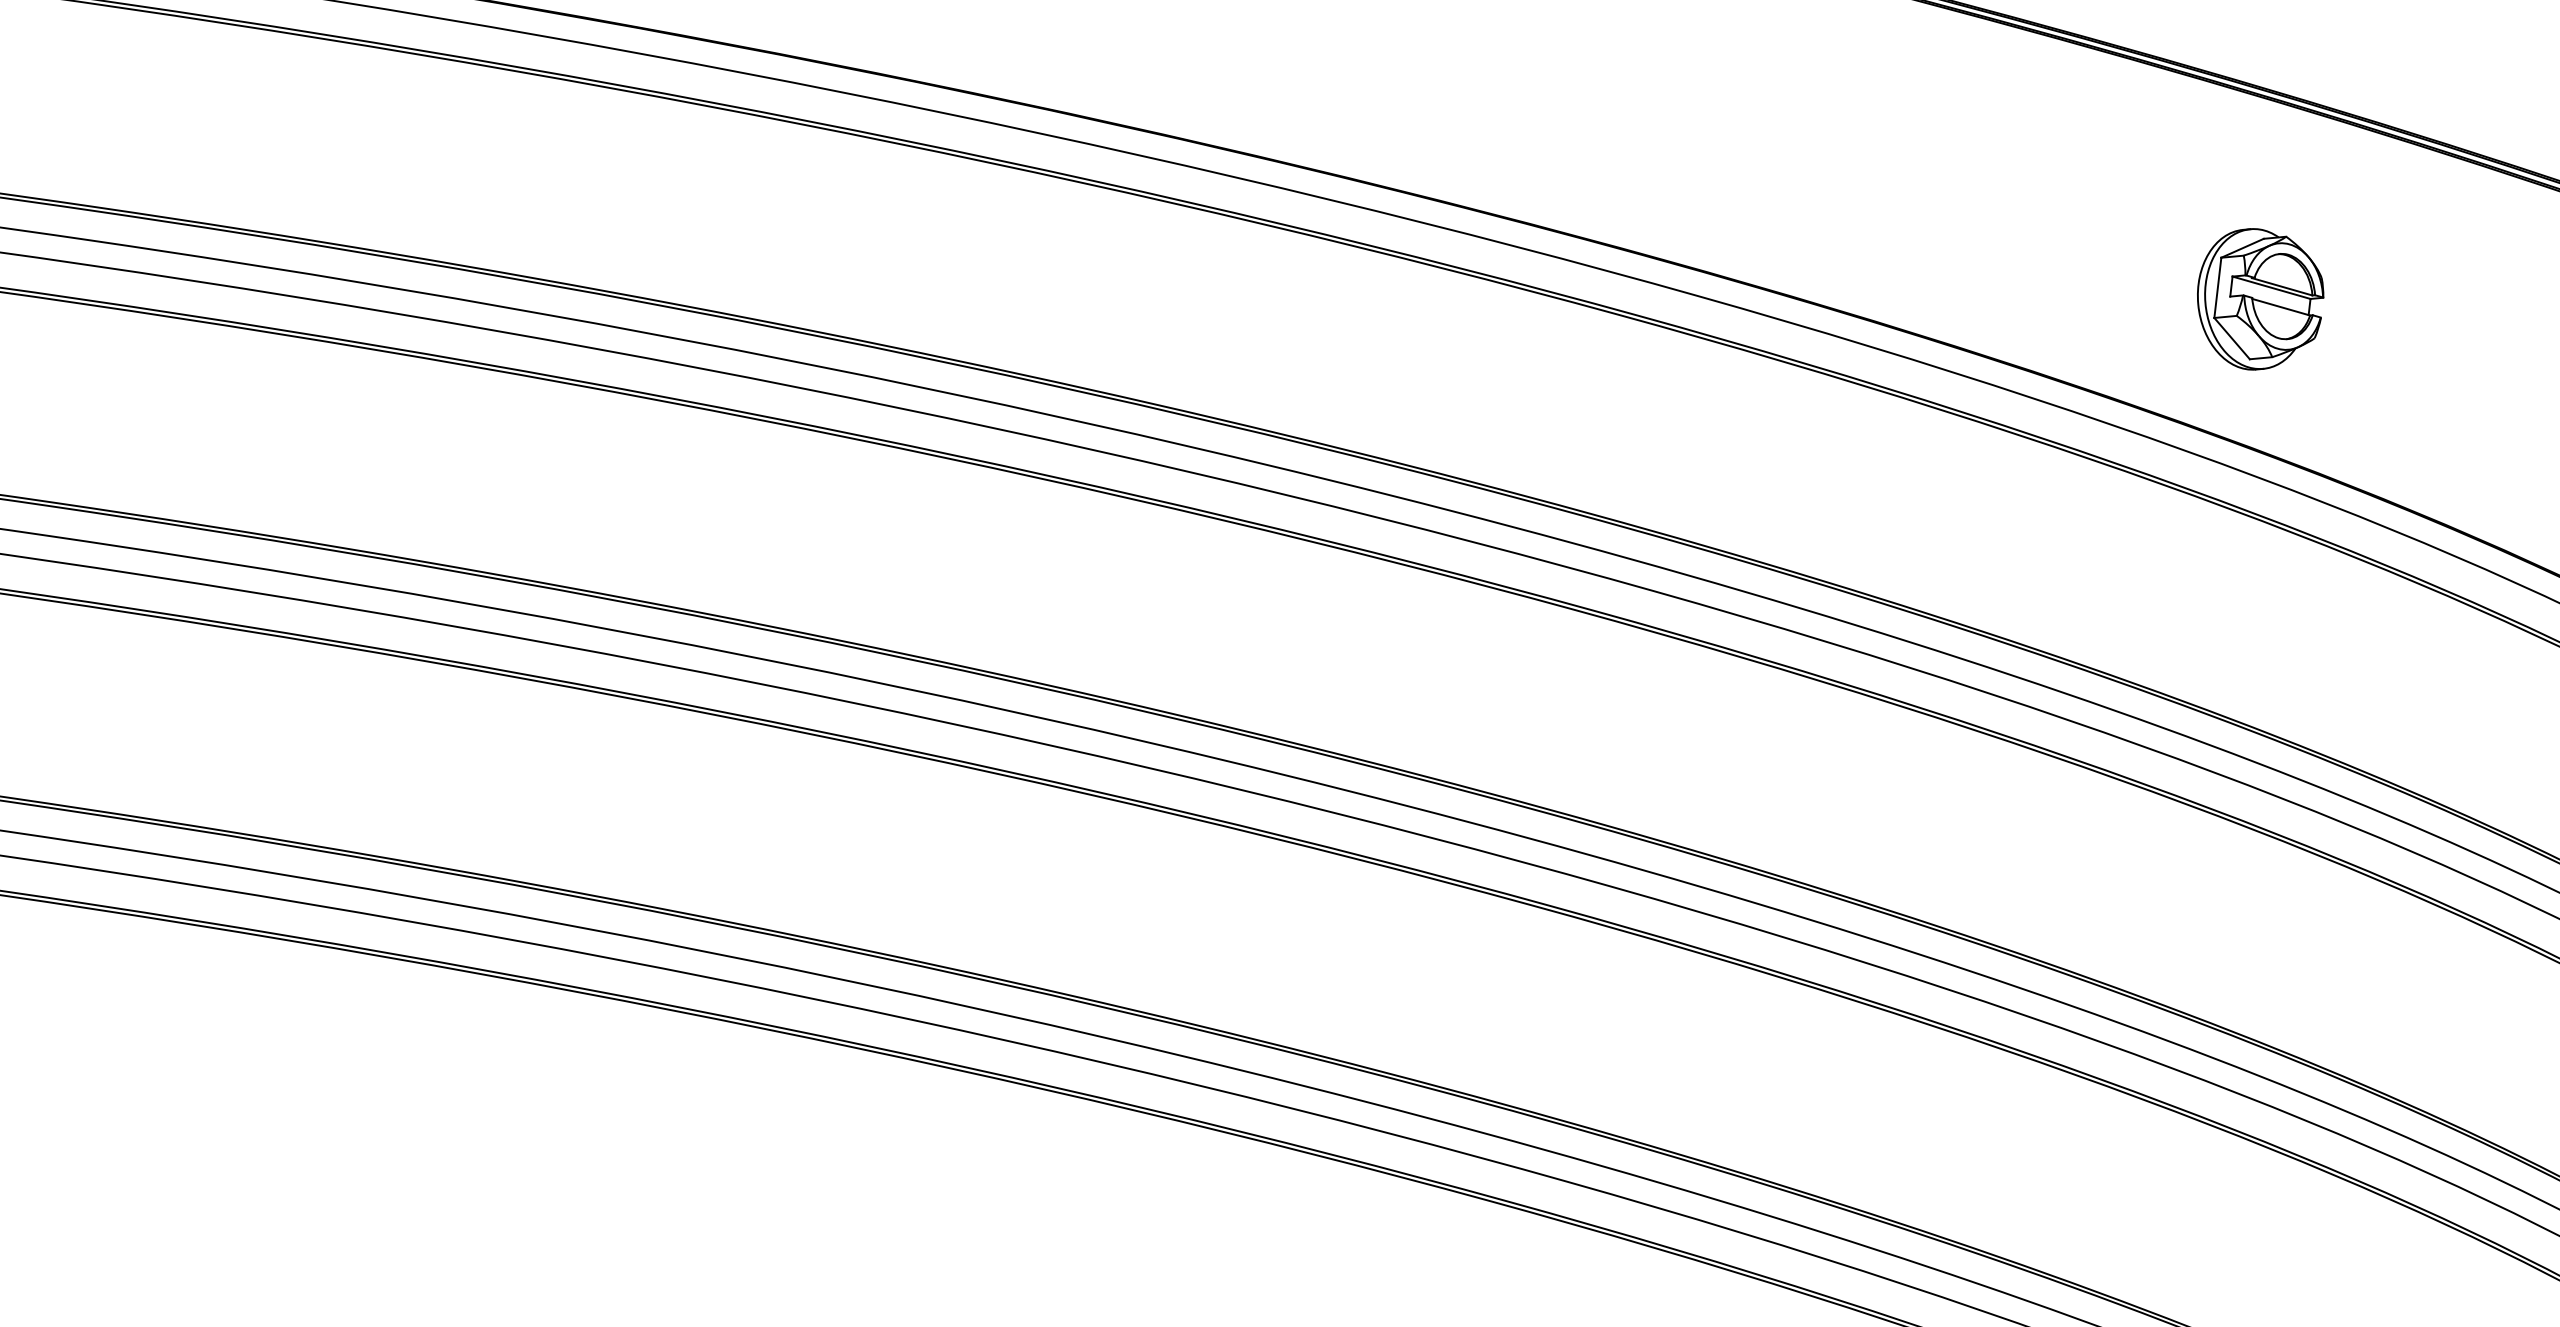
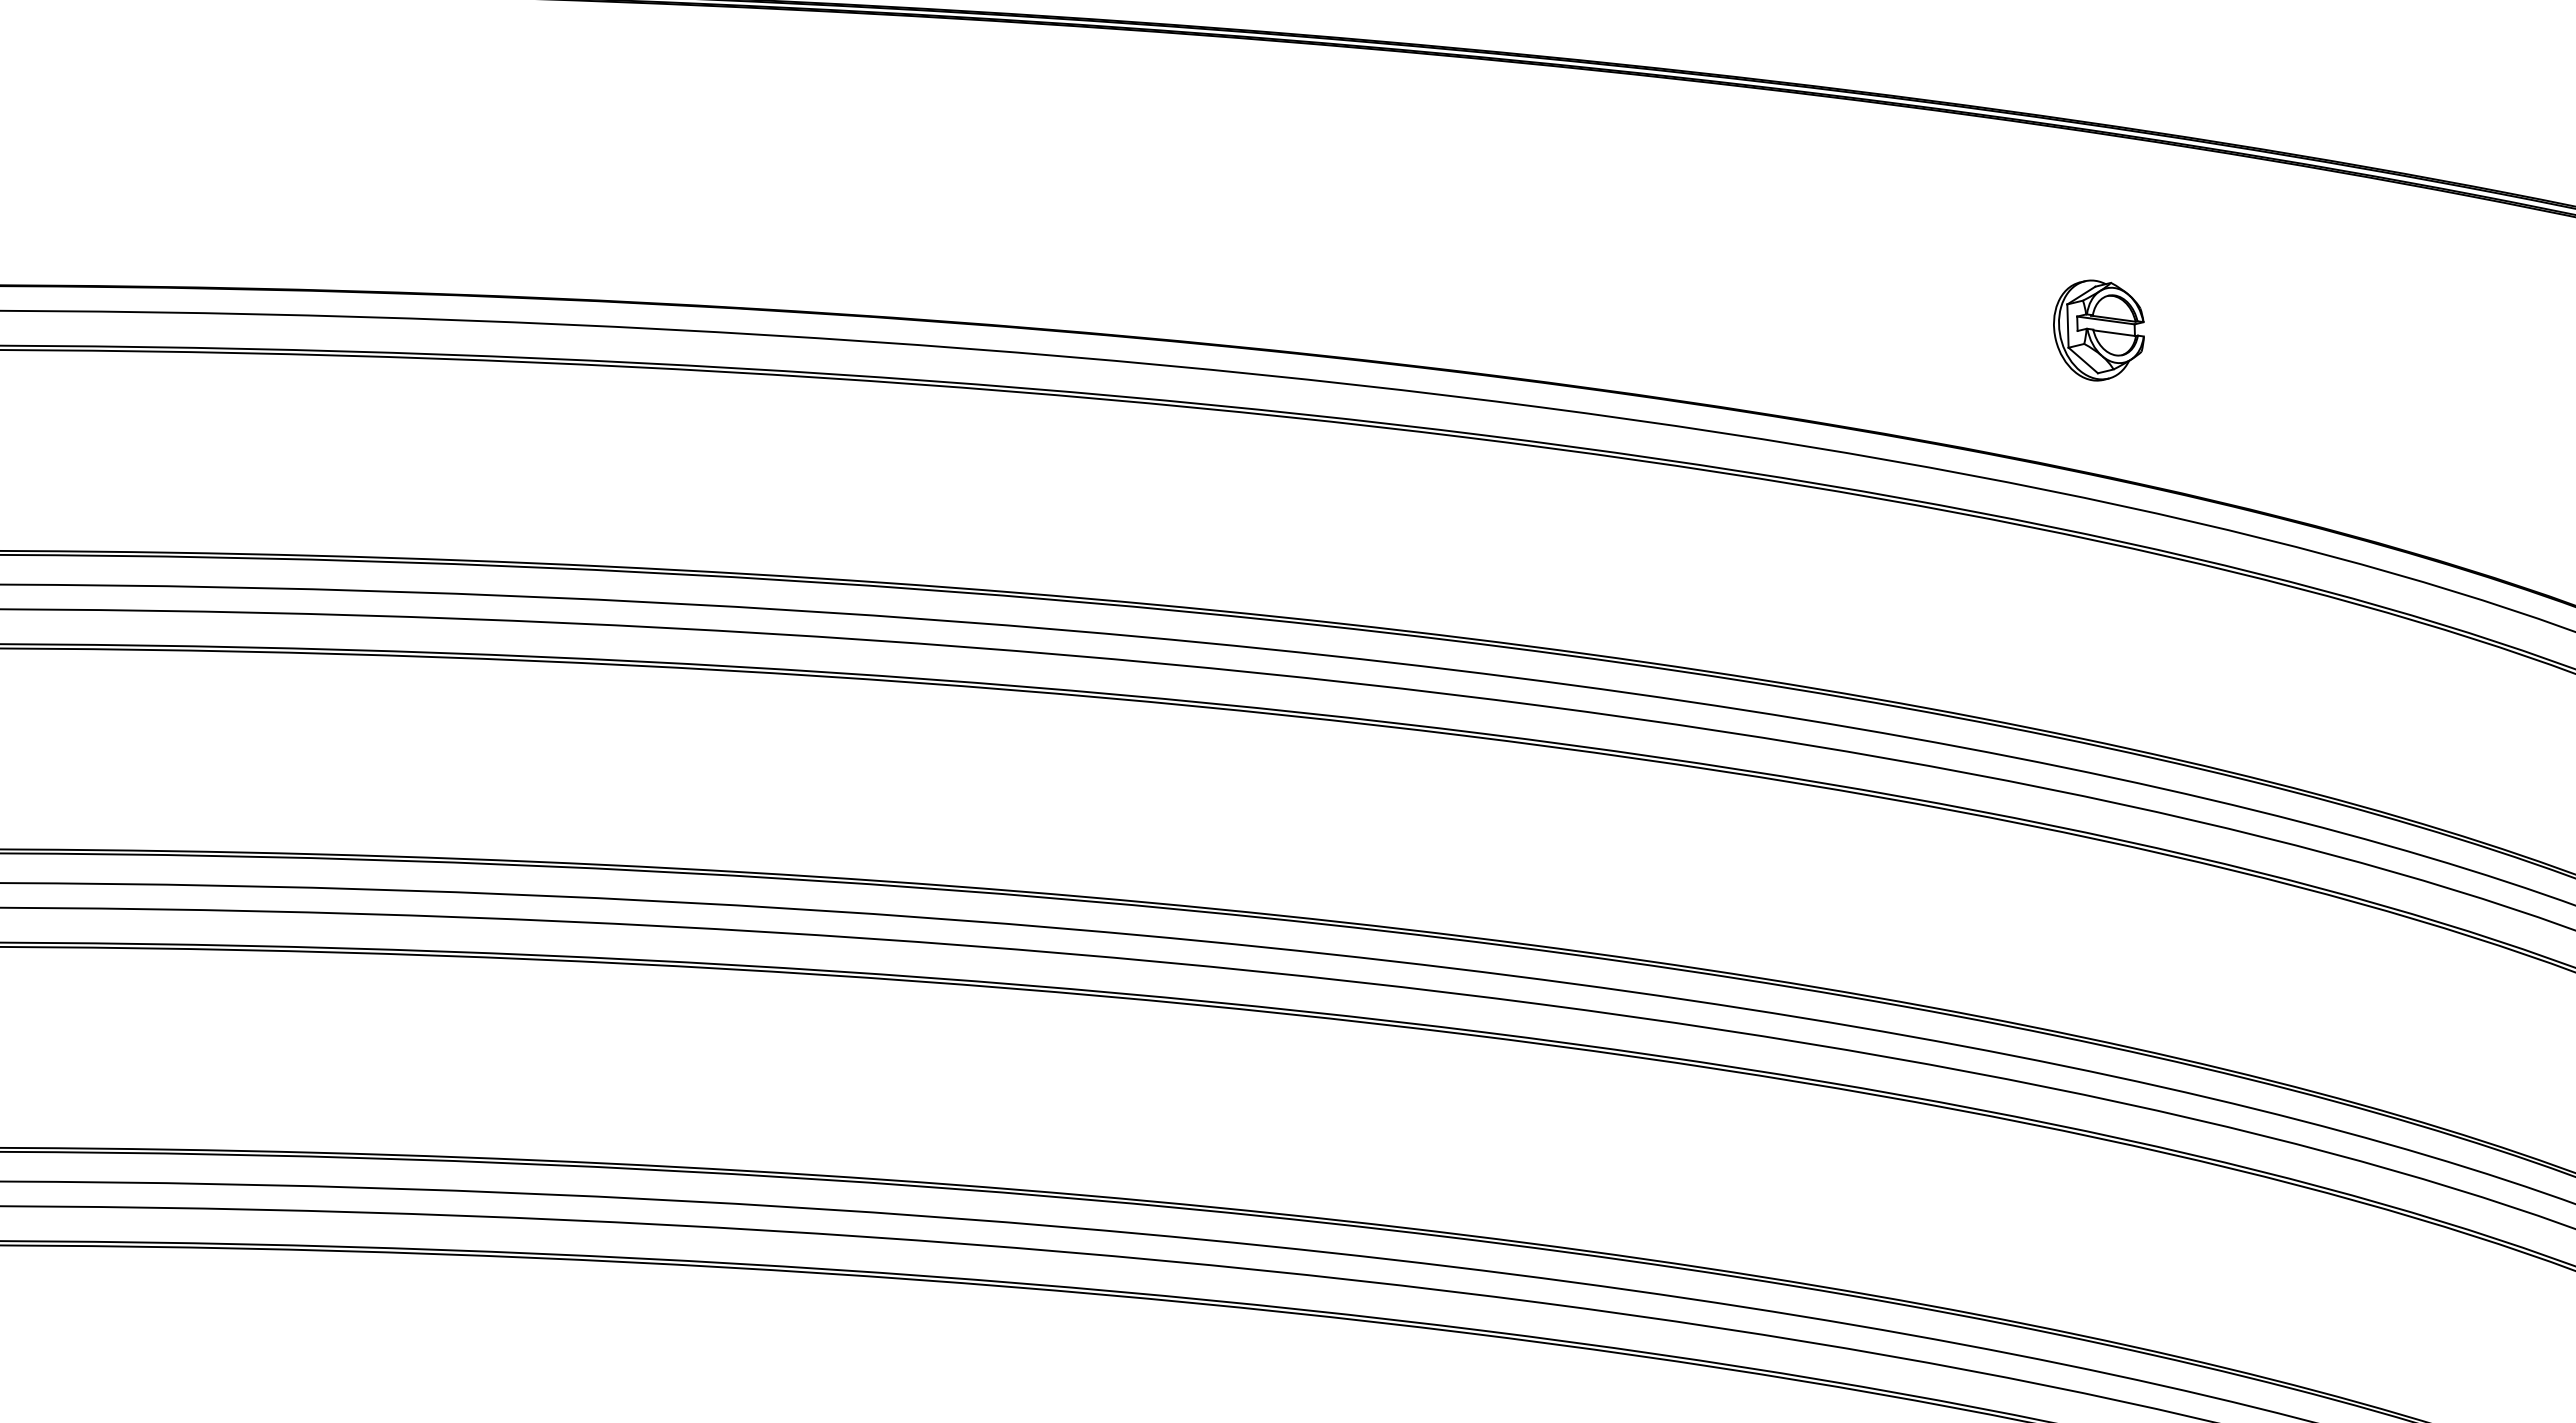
part: (2259, 300) -> (2098, 330), size x0.71

